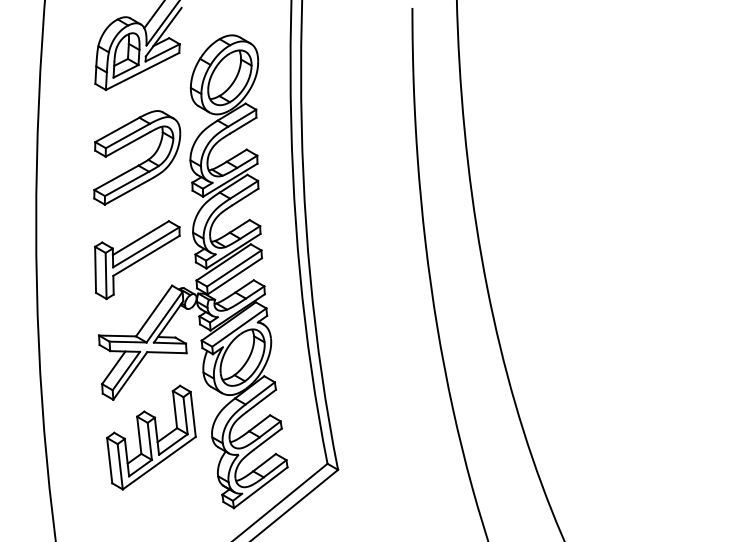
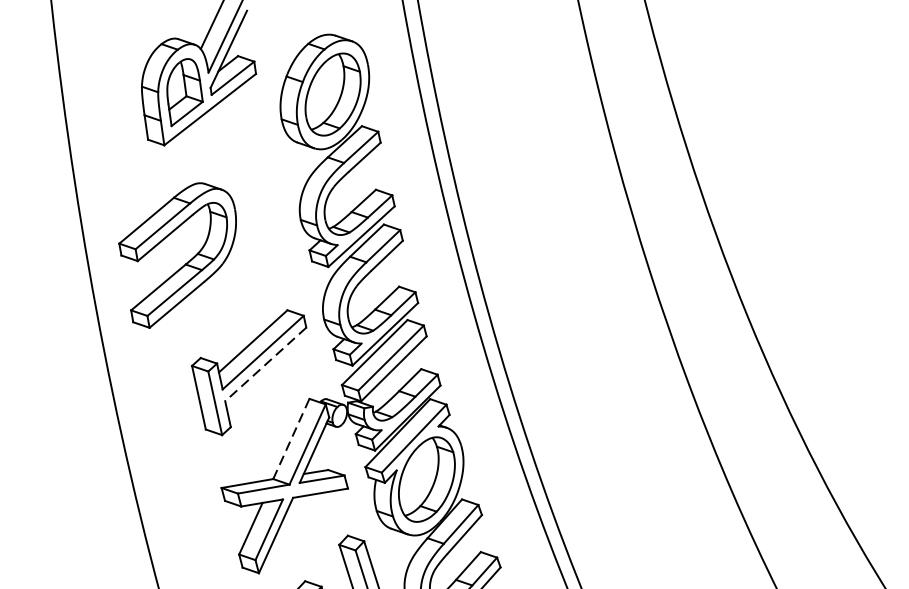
part: (141, 162) -> (188, 259), moved
line: (146, 255) -> (265, 363), solid -> dashed
line: (154, 310) -> (291, 438), solid -> dashed

